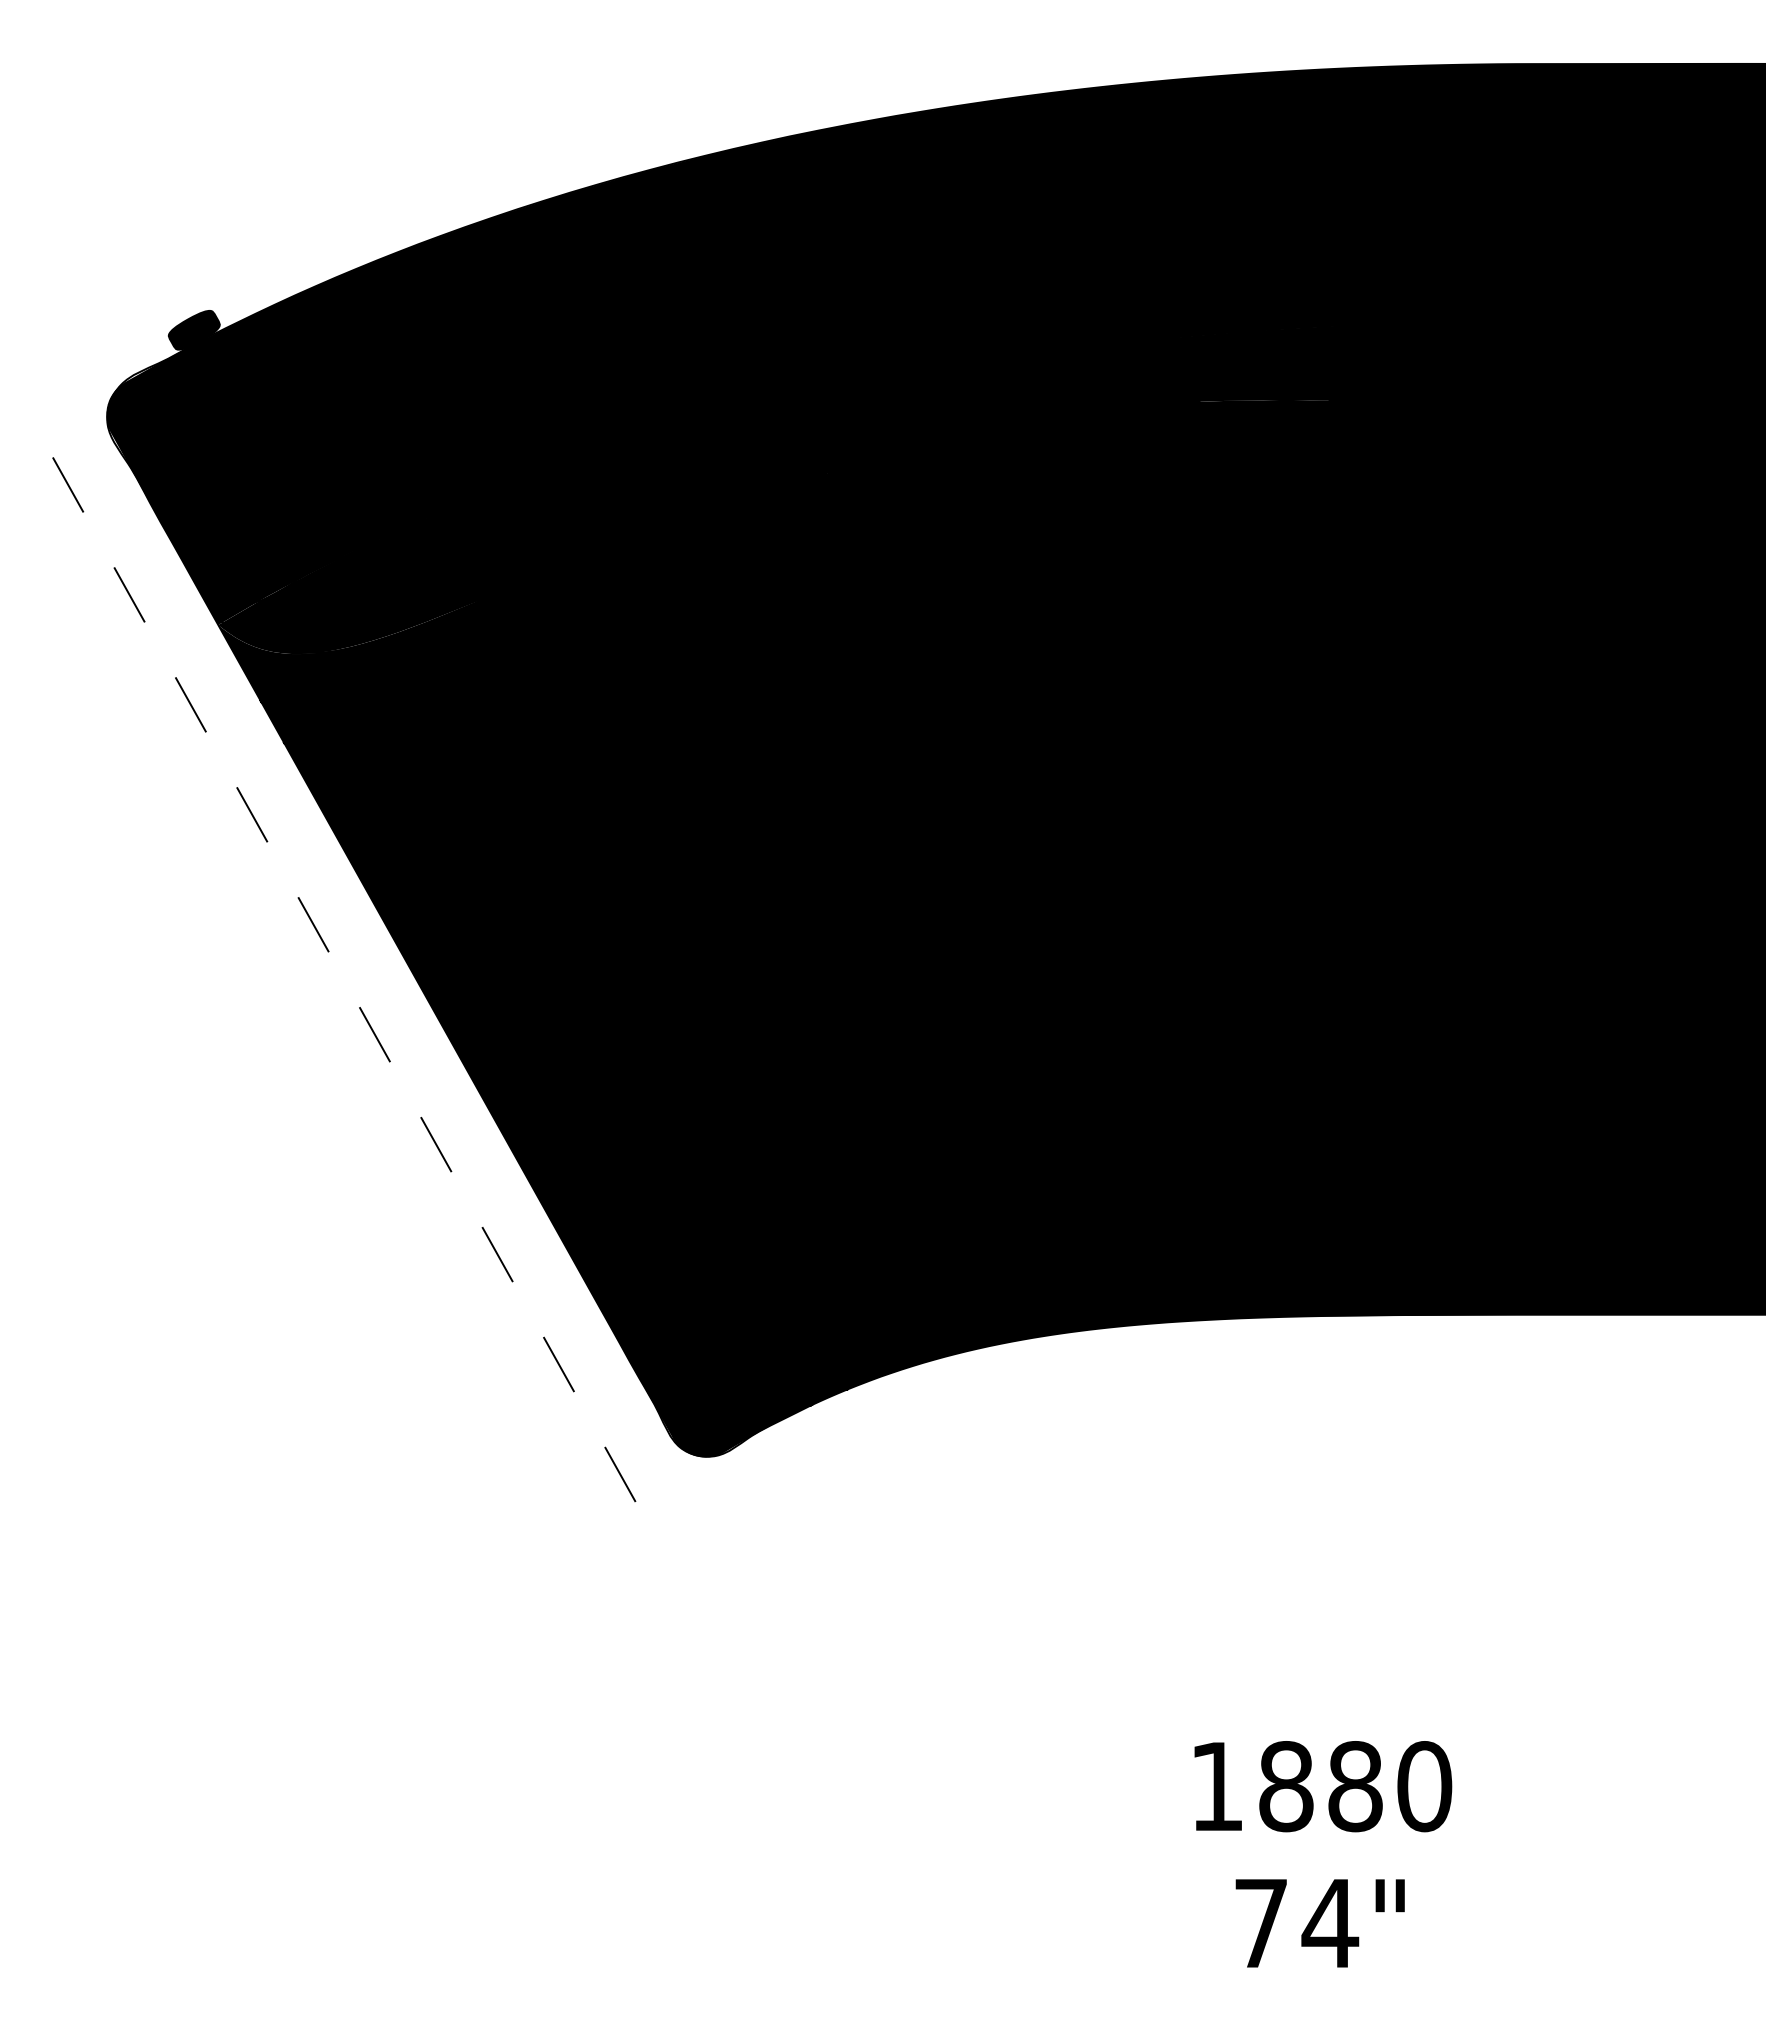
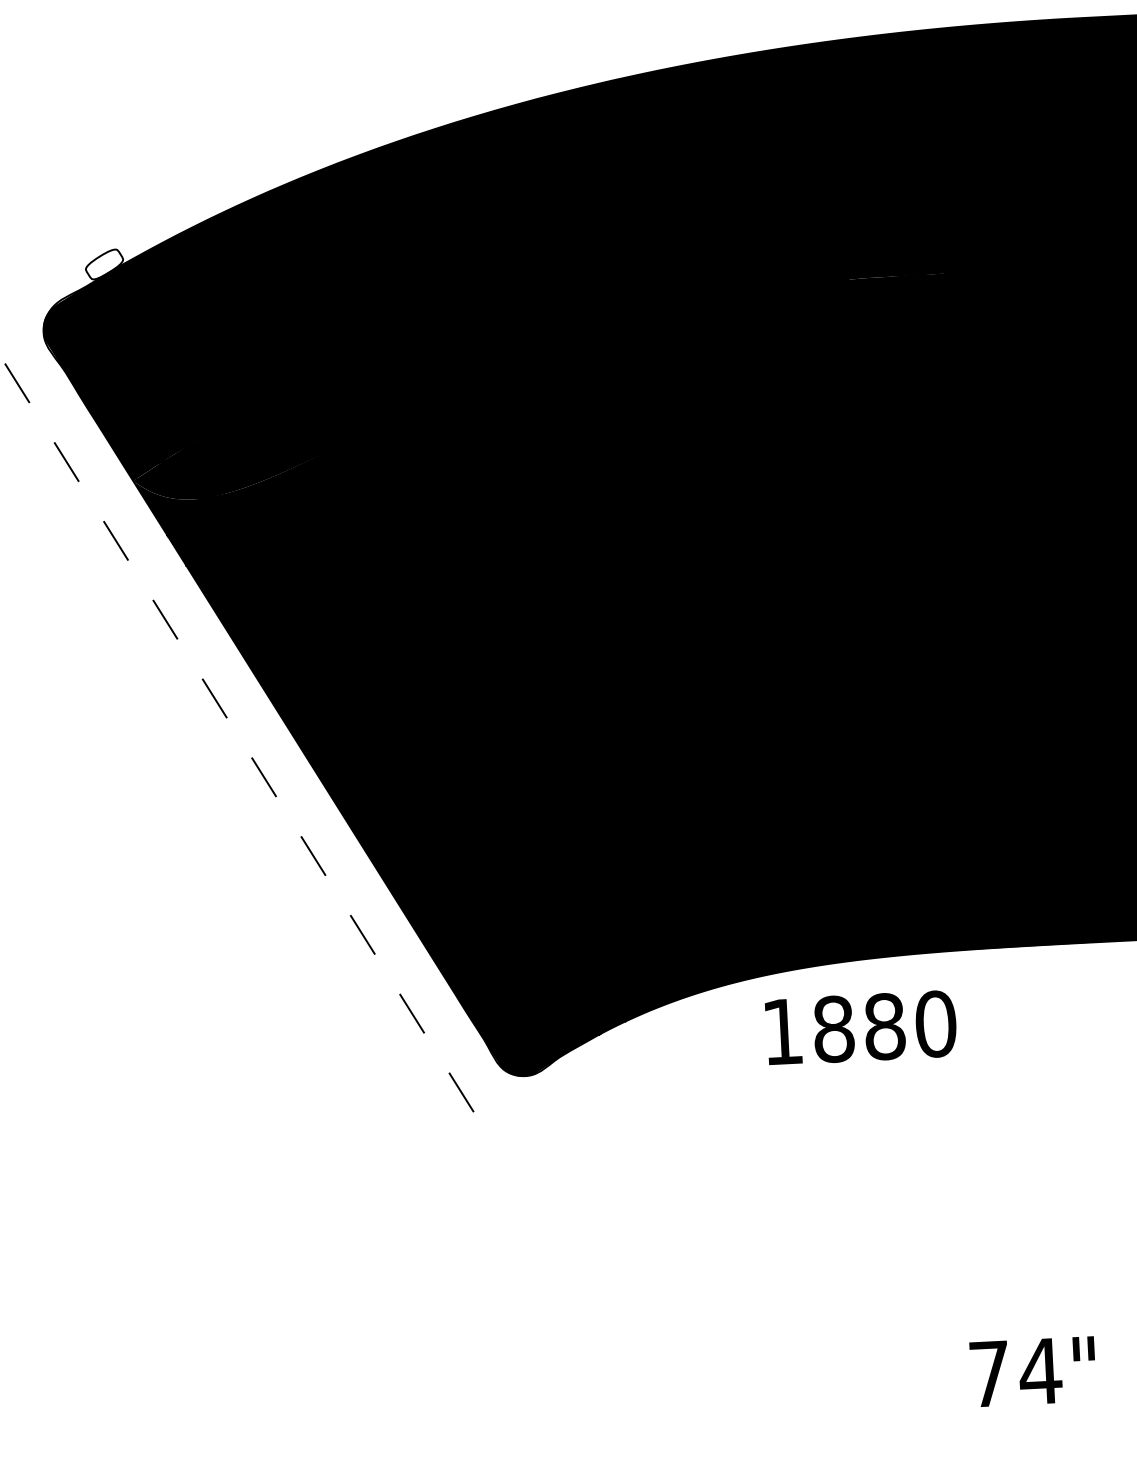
fill: (193, 329) -> (103, 263), removed
text: (1323, 1786) -> (861, 1027), moved
text: (1319, 1923) -> (1032, 1371), moved

